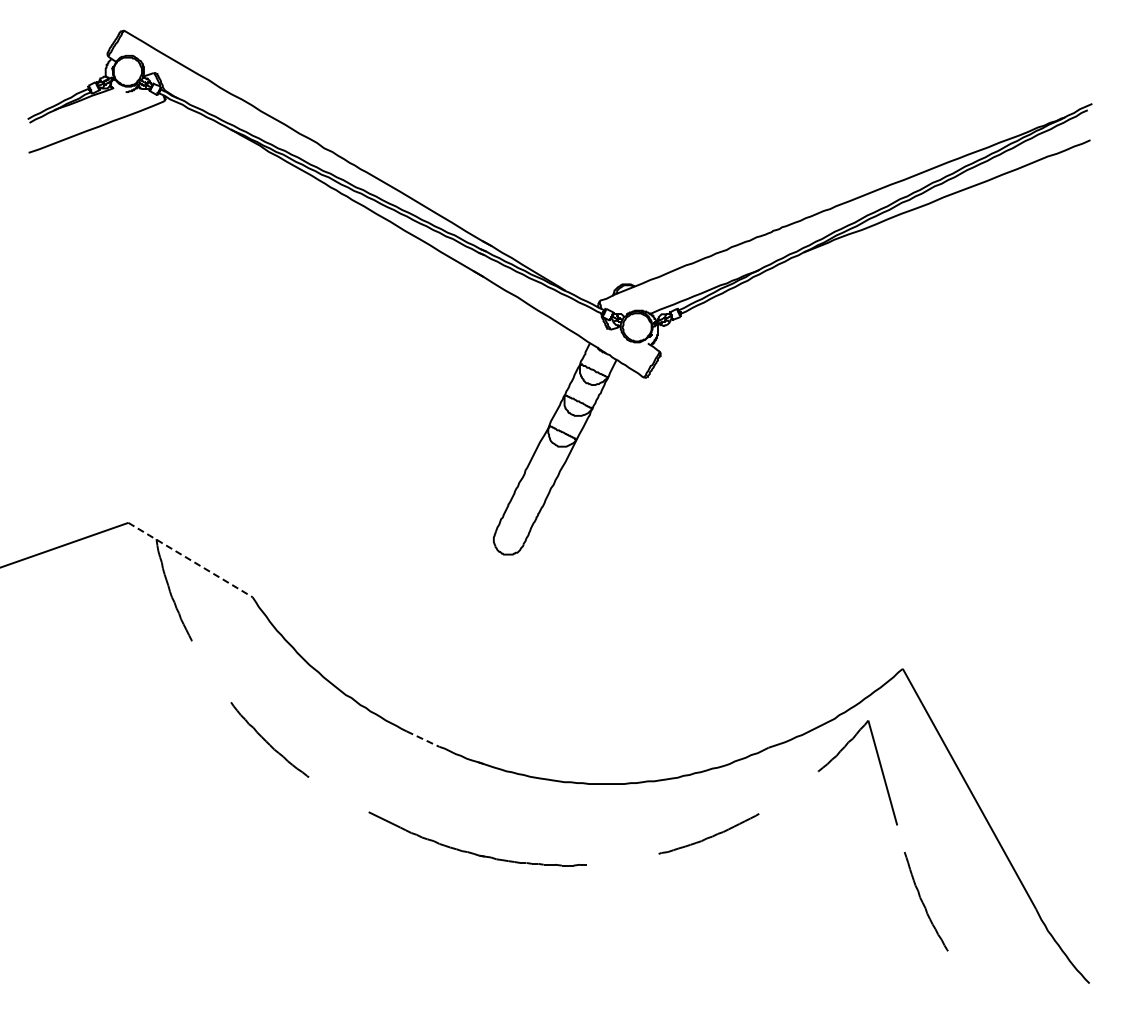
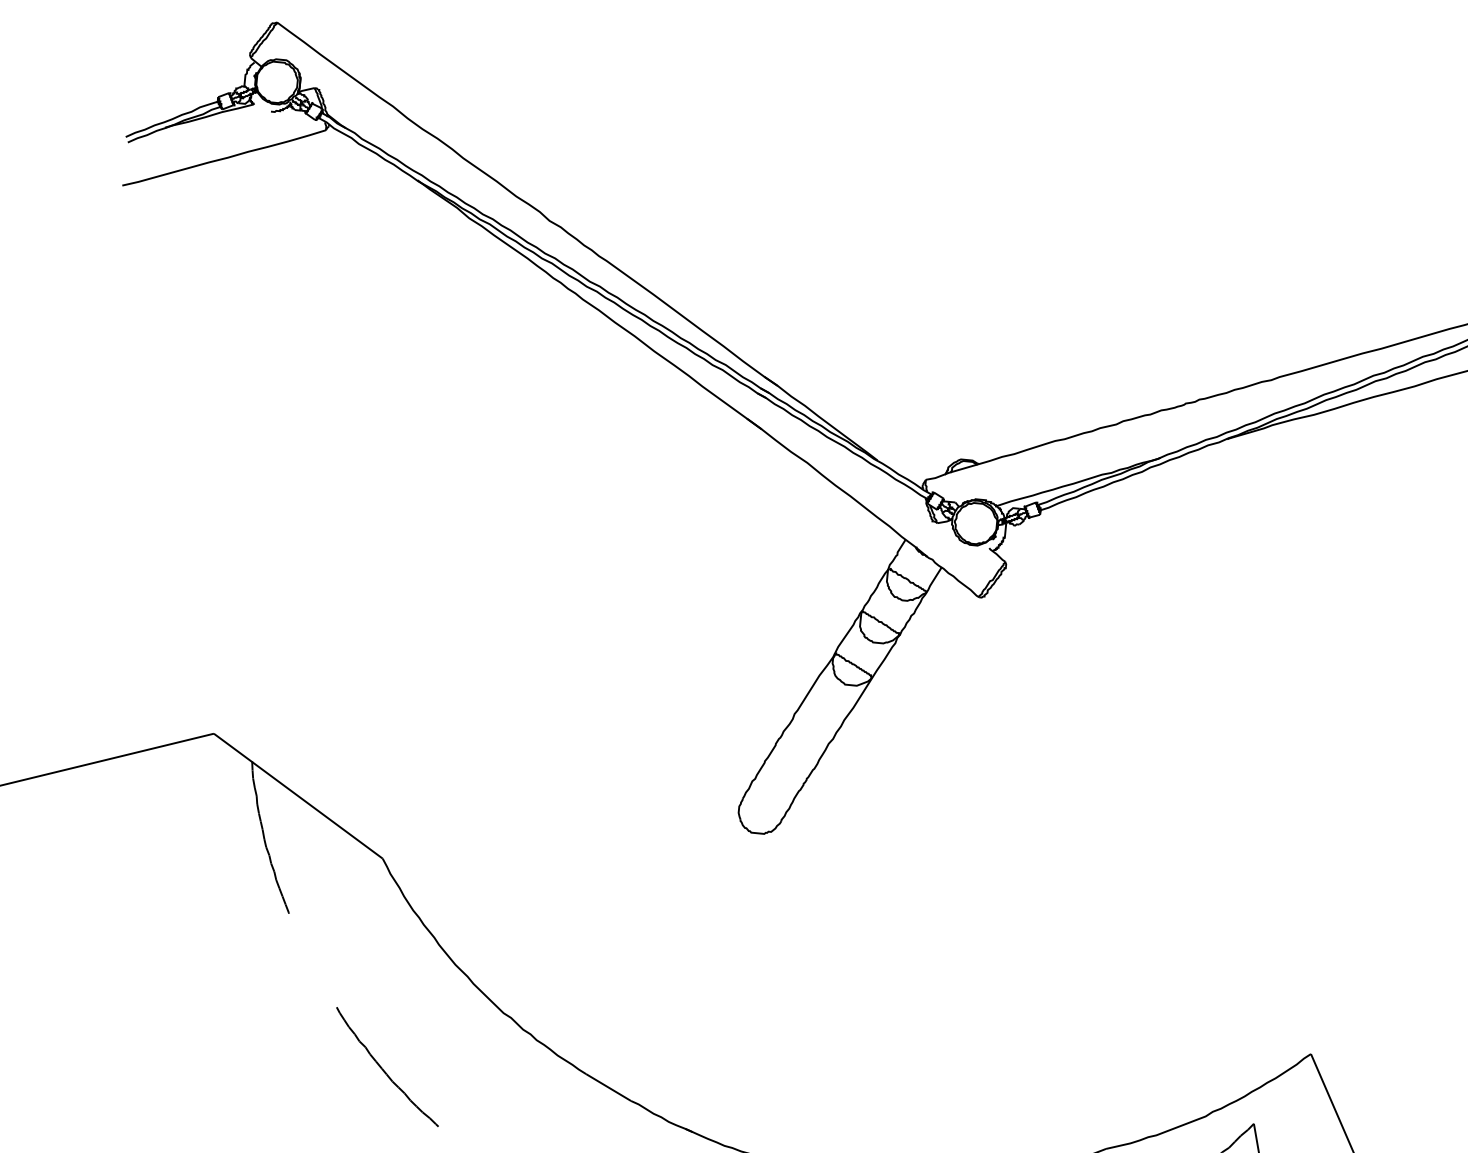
line: (190, 560) -> (298, 796), dashed -> solid
line: (423, 739) -> (609, 1088), dashed -> solid

